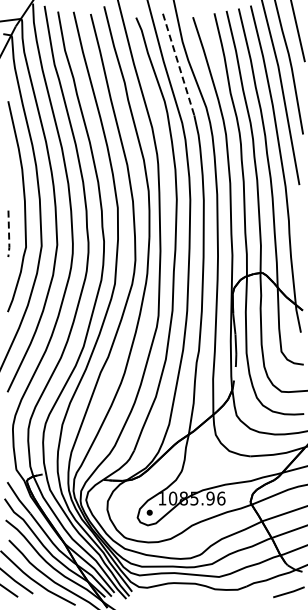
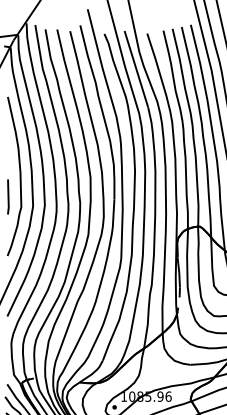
line: (178, 65) -> (136, 70), dashed -> solid
line: (9, 234) -> (8, 197), dashed -> solid

